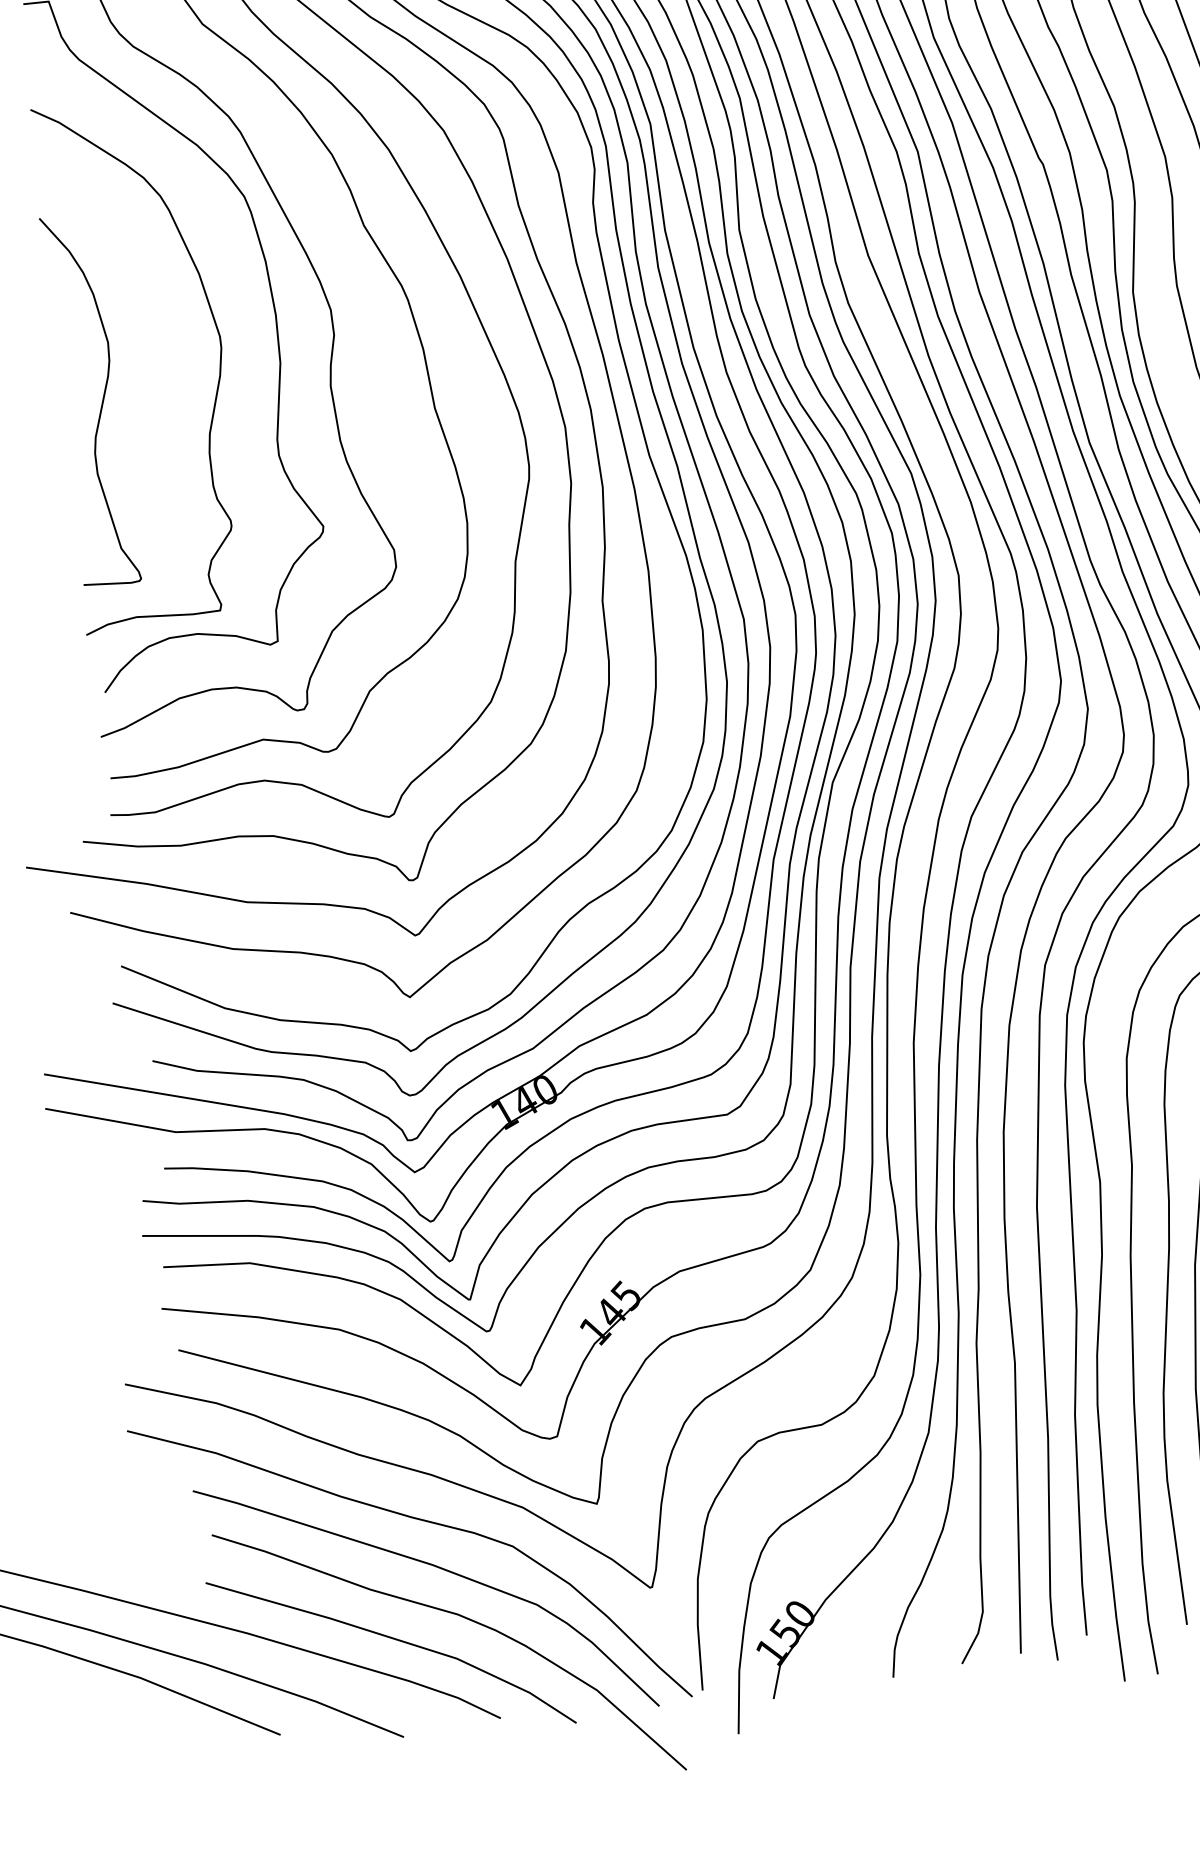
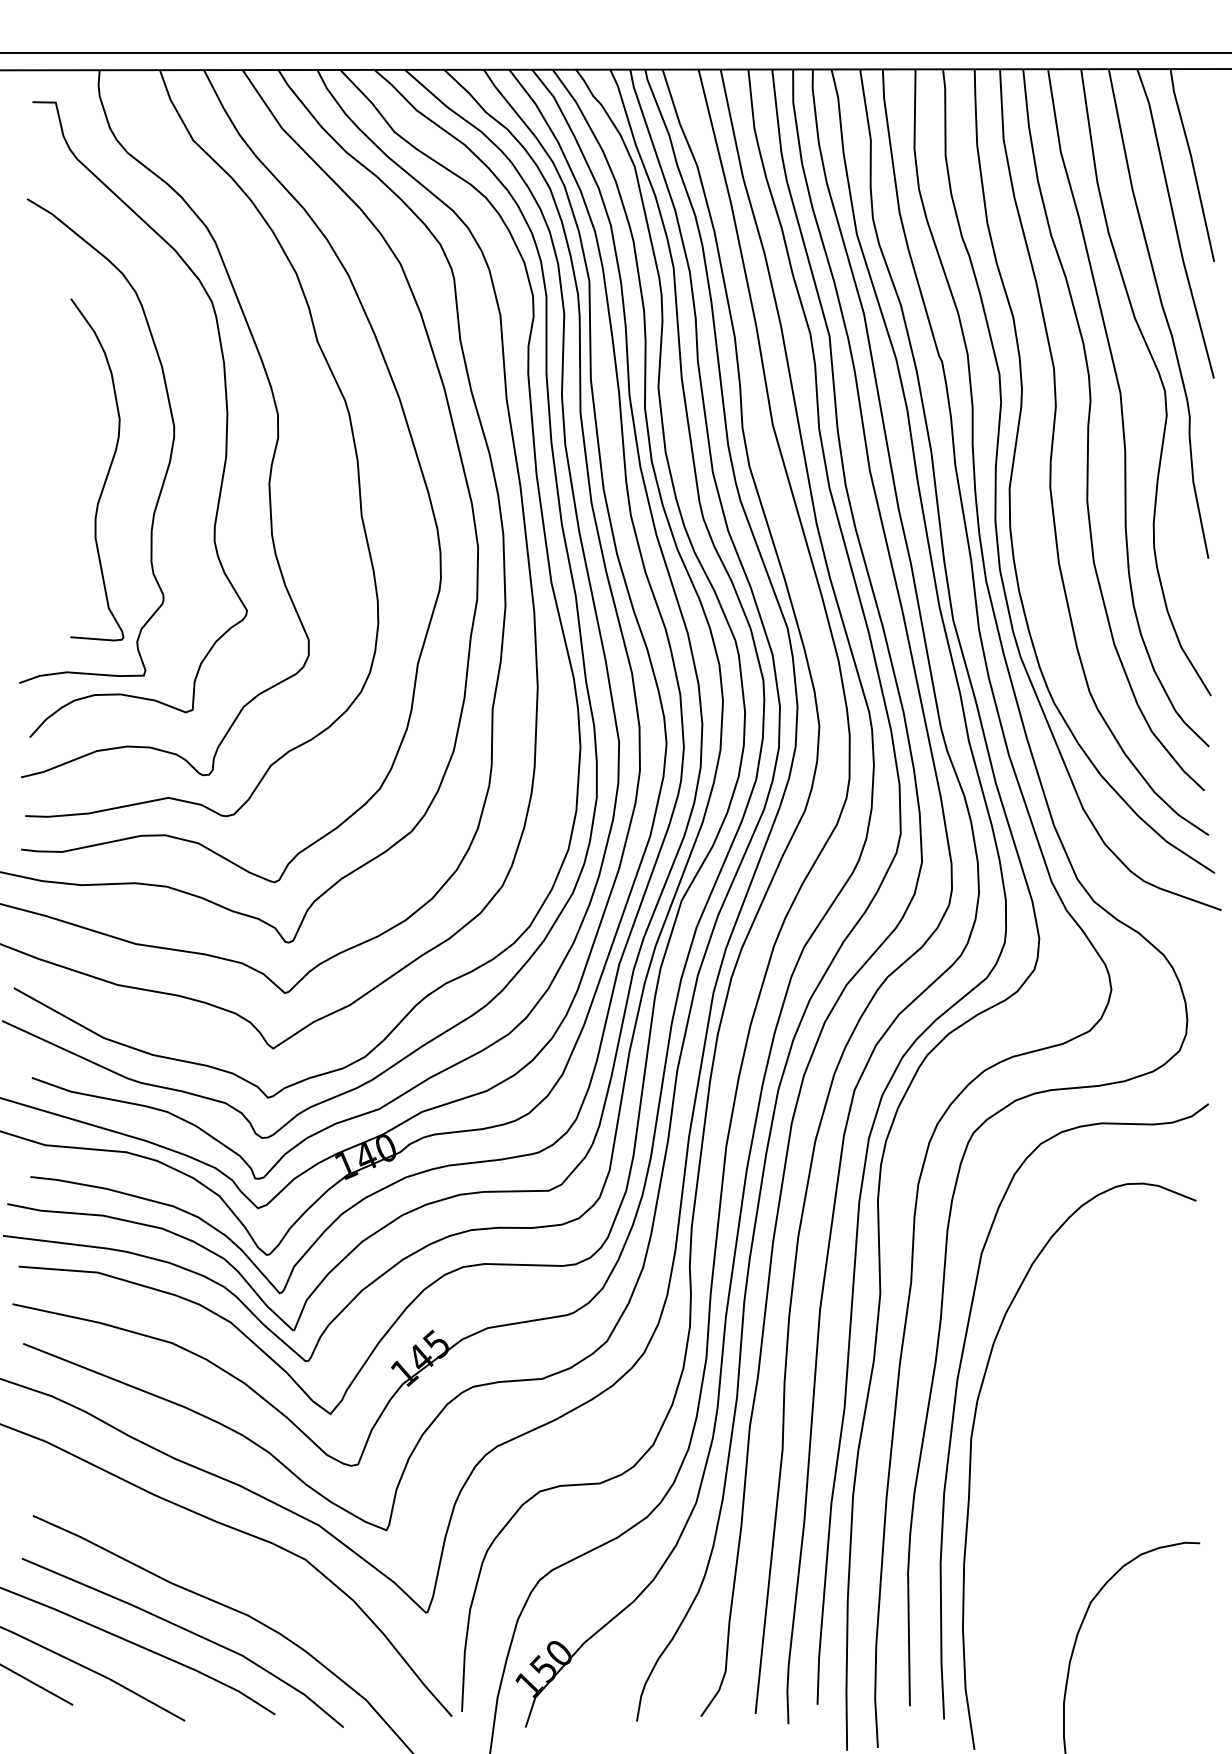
curve: (101, 400) -> (107, 471), moved
curve: (436, 1567) -> (233, 1570), removed

